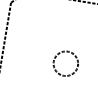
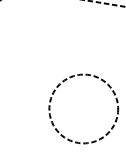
circle: (65, 63) -> (83, 108), size x1.67

